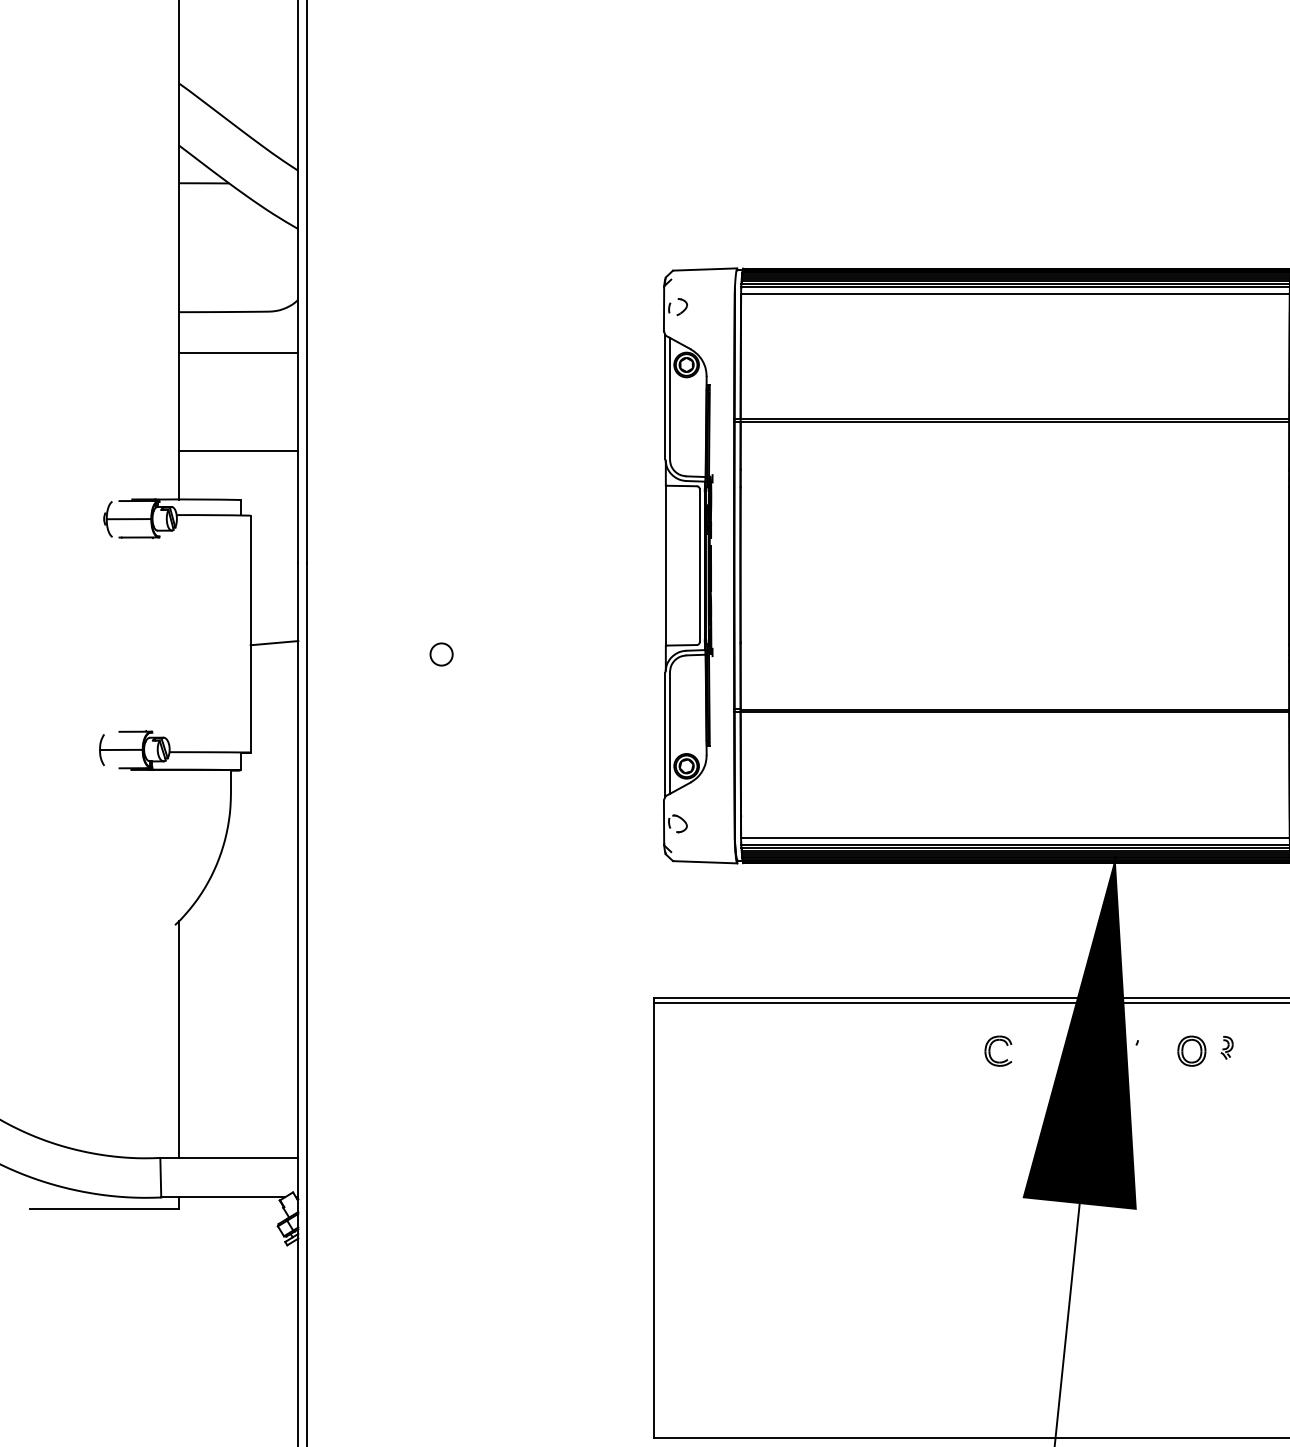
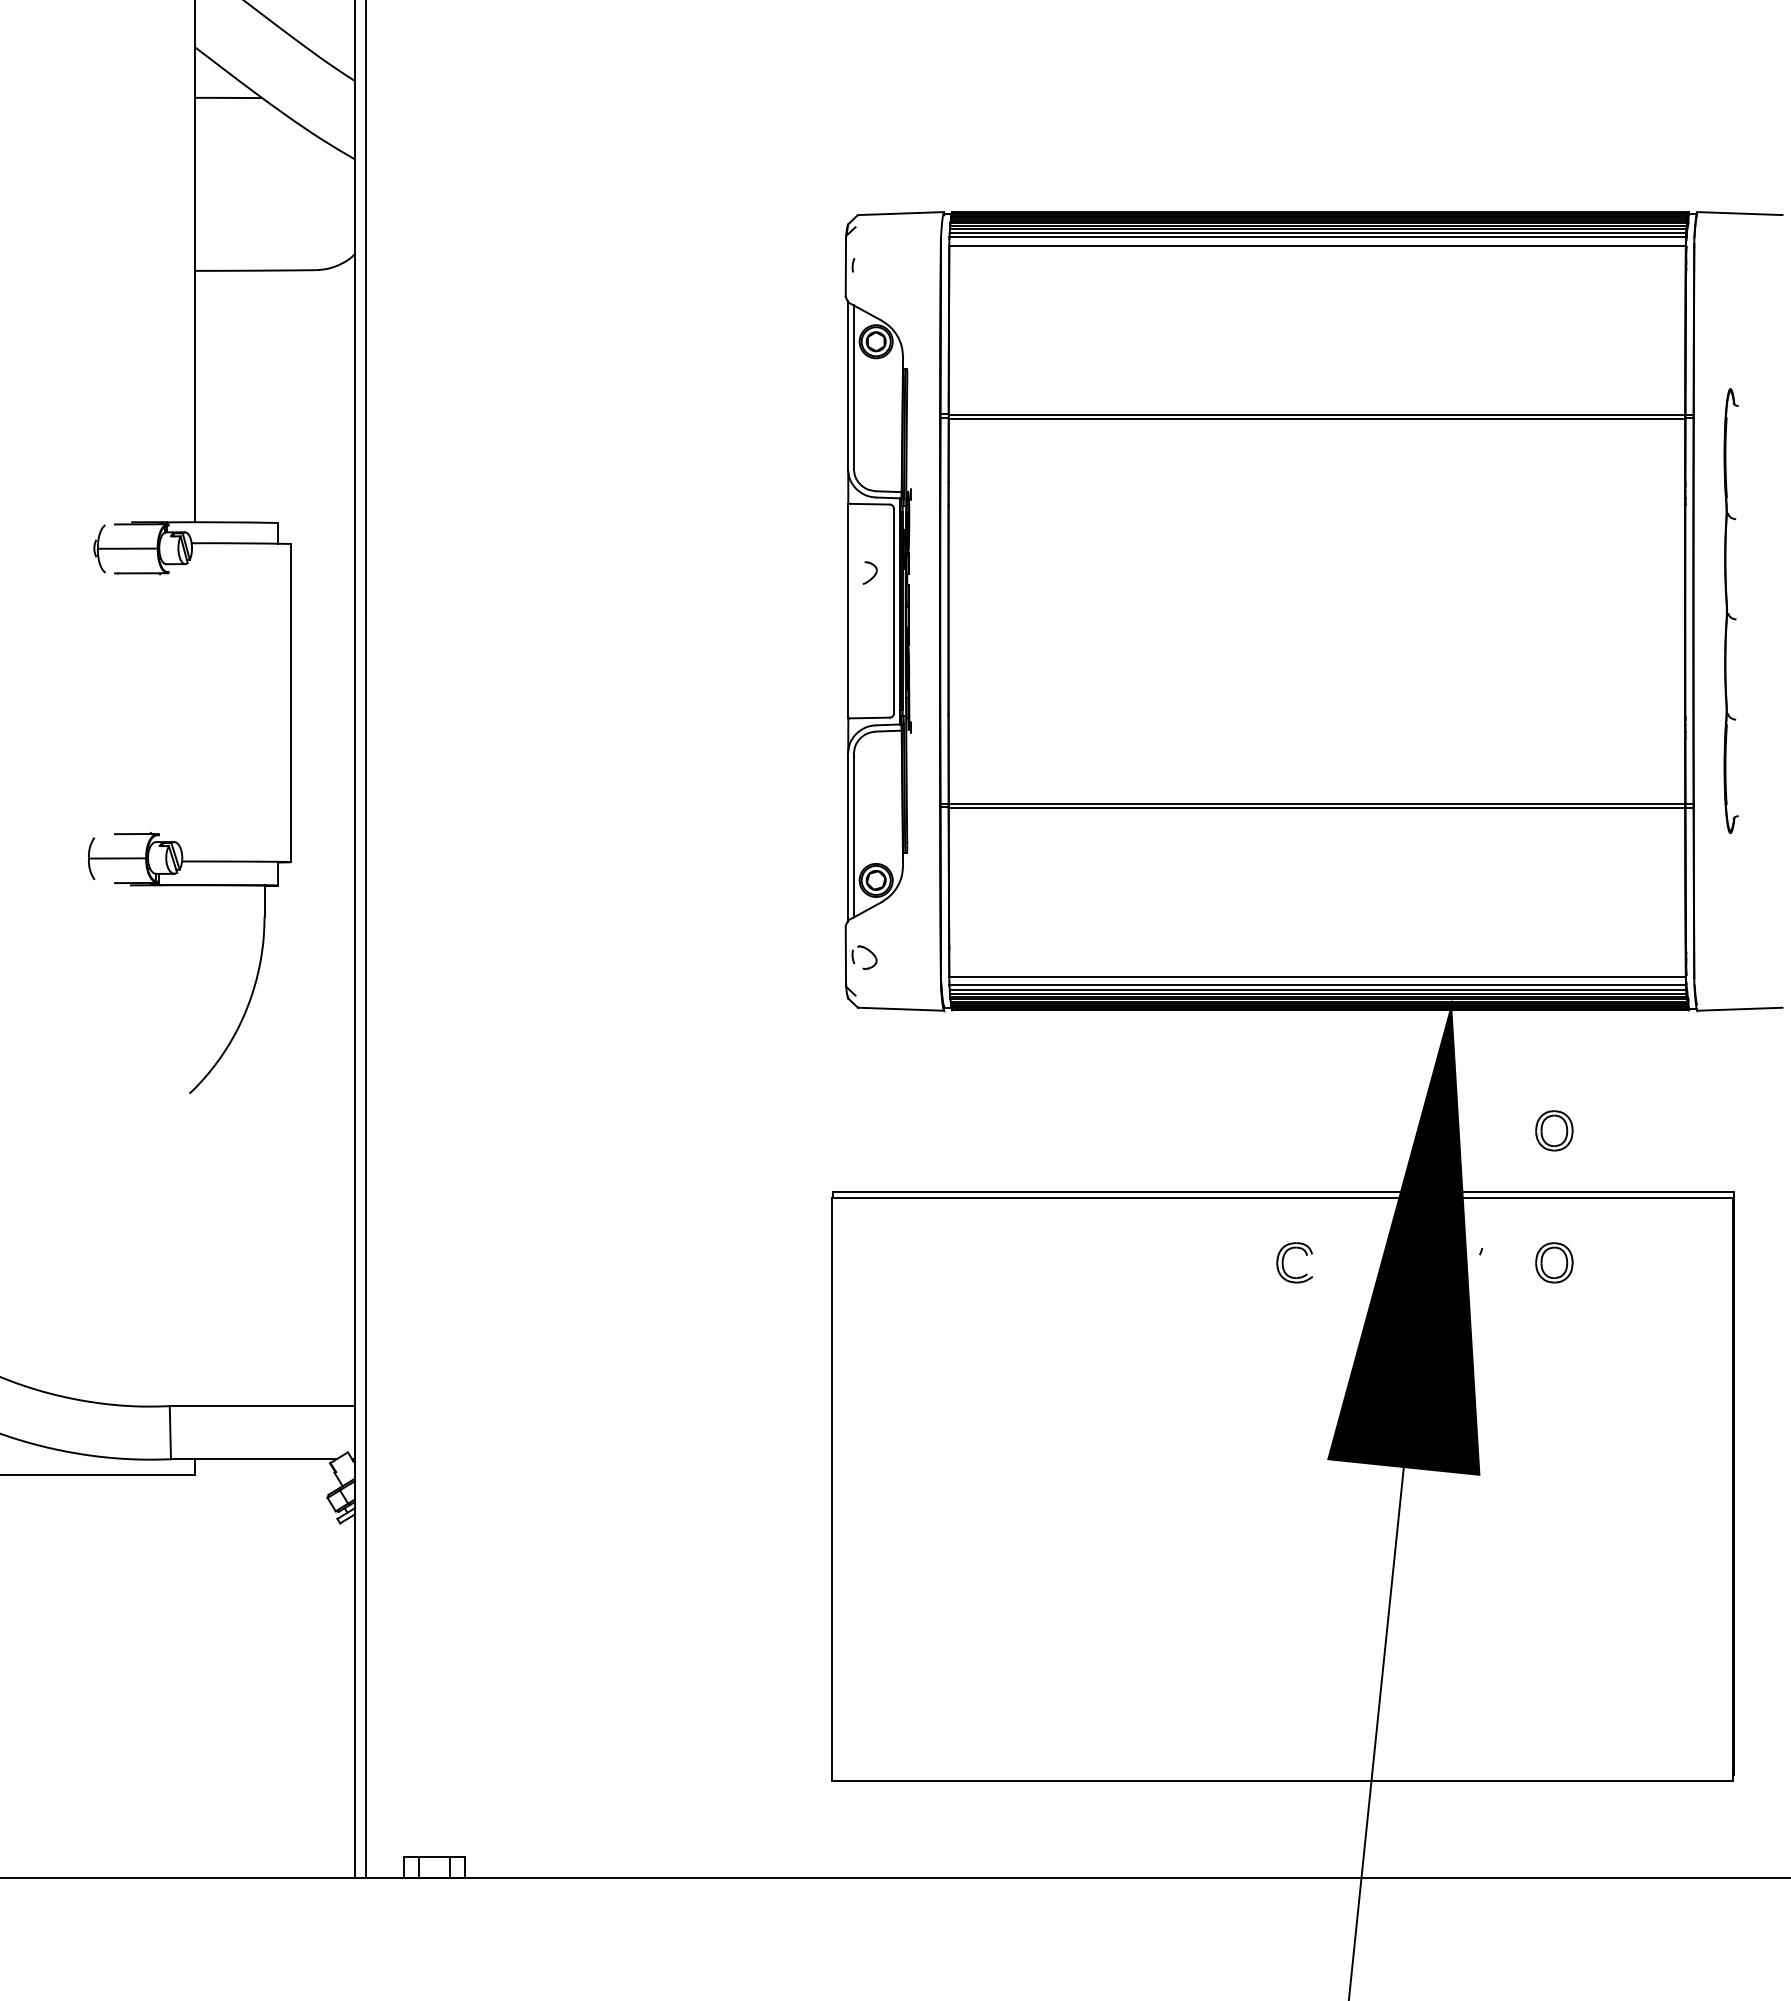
part: (681, 306) -> (869, 572), moved
line: (238, 353) -> (274, 326), removed
line: (238, 451) -> (274, 457), removed
line: (274, 642) -> (322, 714), removed
circle: (441, 654) -> (547, 730), removed
part: (1191, 952) -> (1554, 1130), added
line: (179, 1039) -> (195, 1247), removed
part: (1226, 1047) -> (1601, 1258), removed

